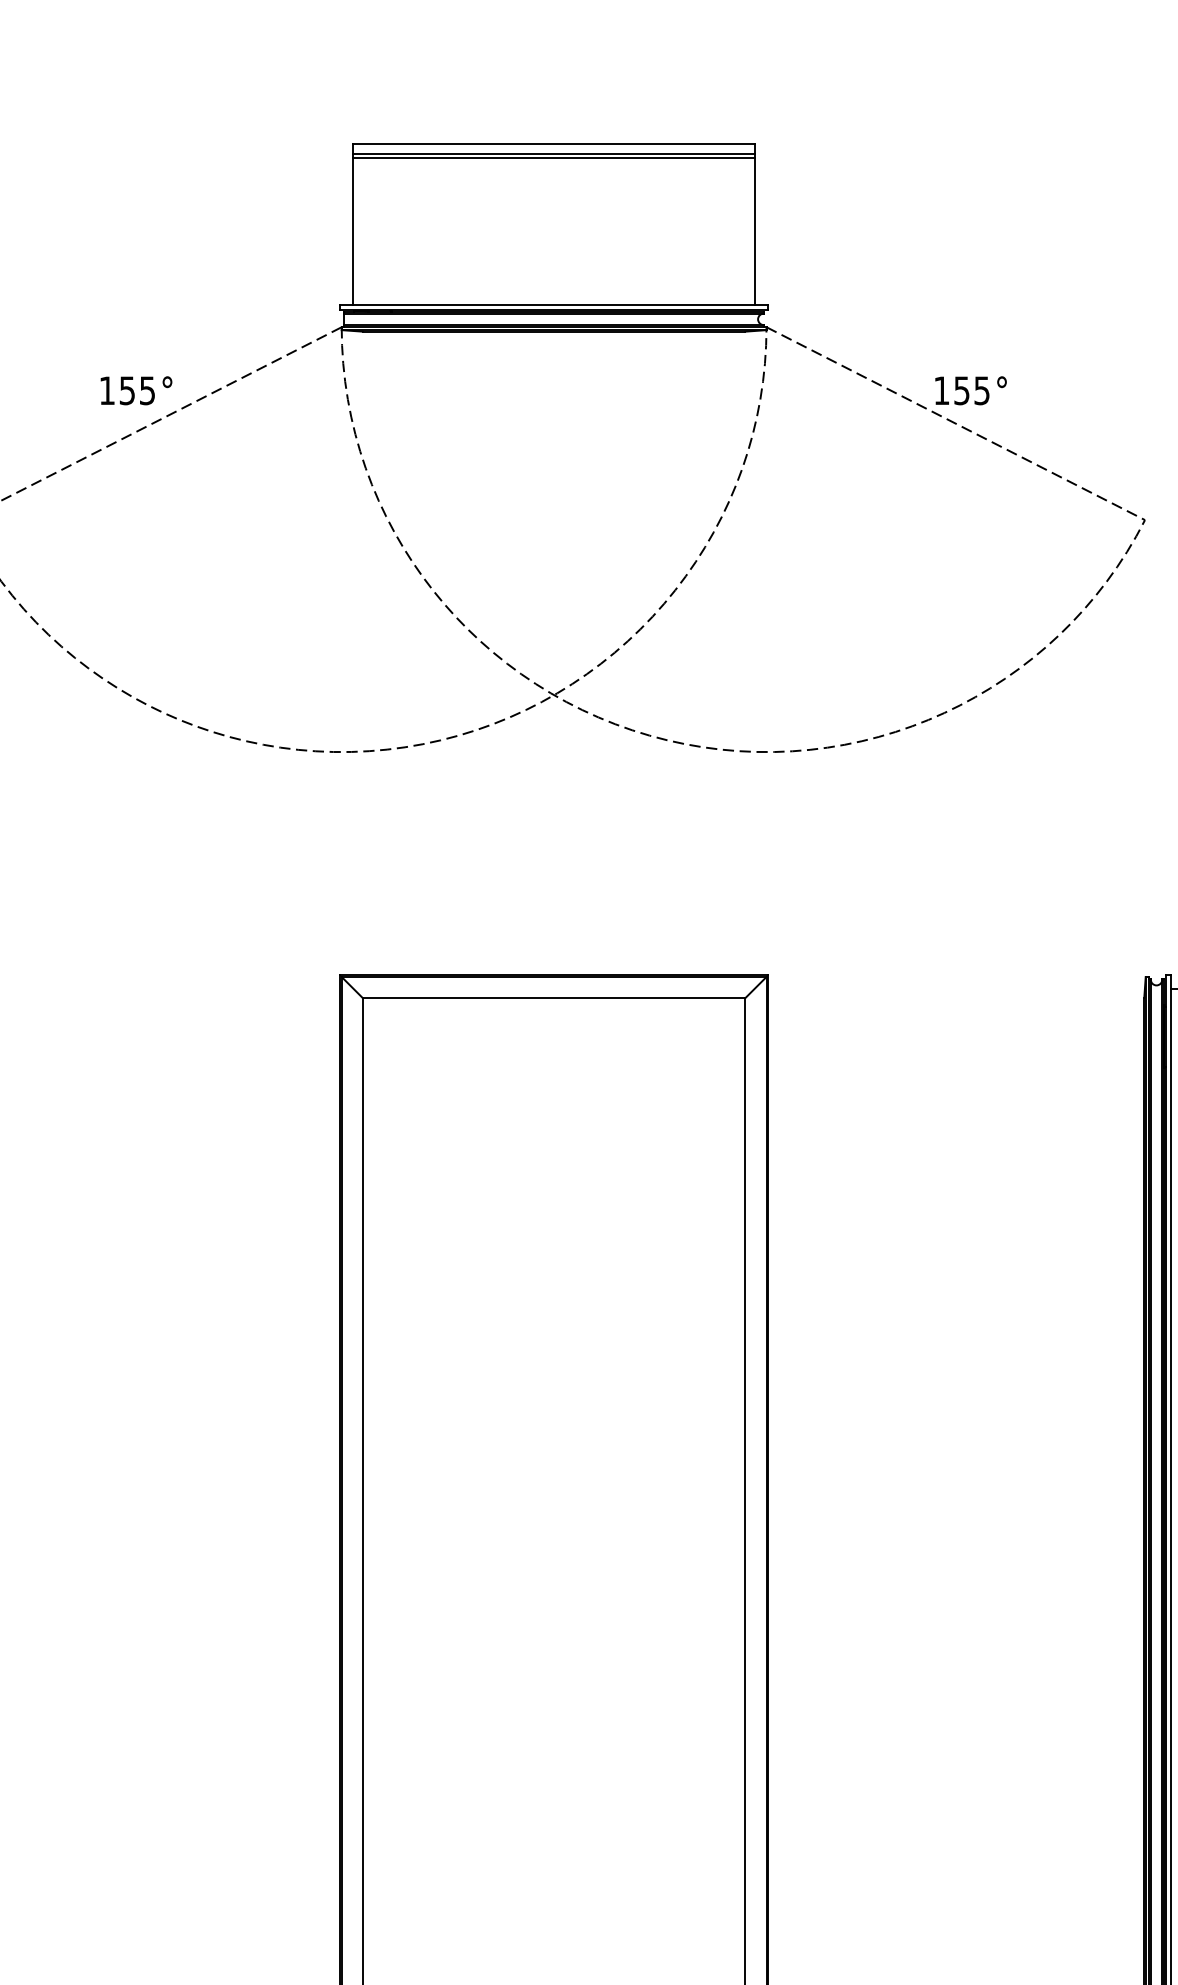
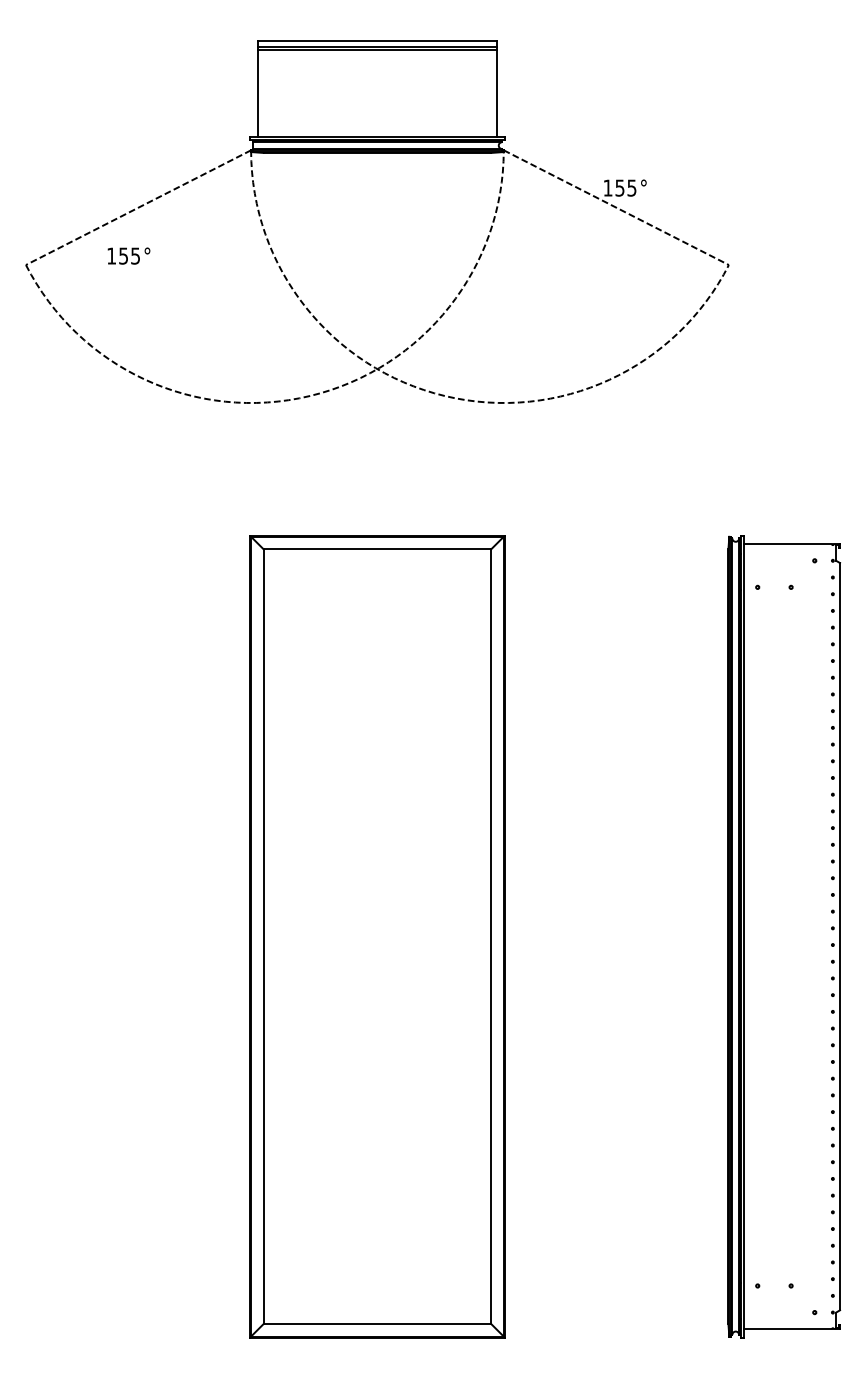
text: (135, 389) -> (128, 255), moved

